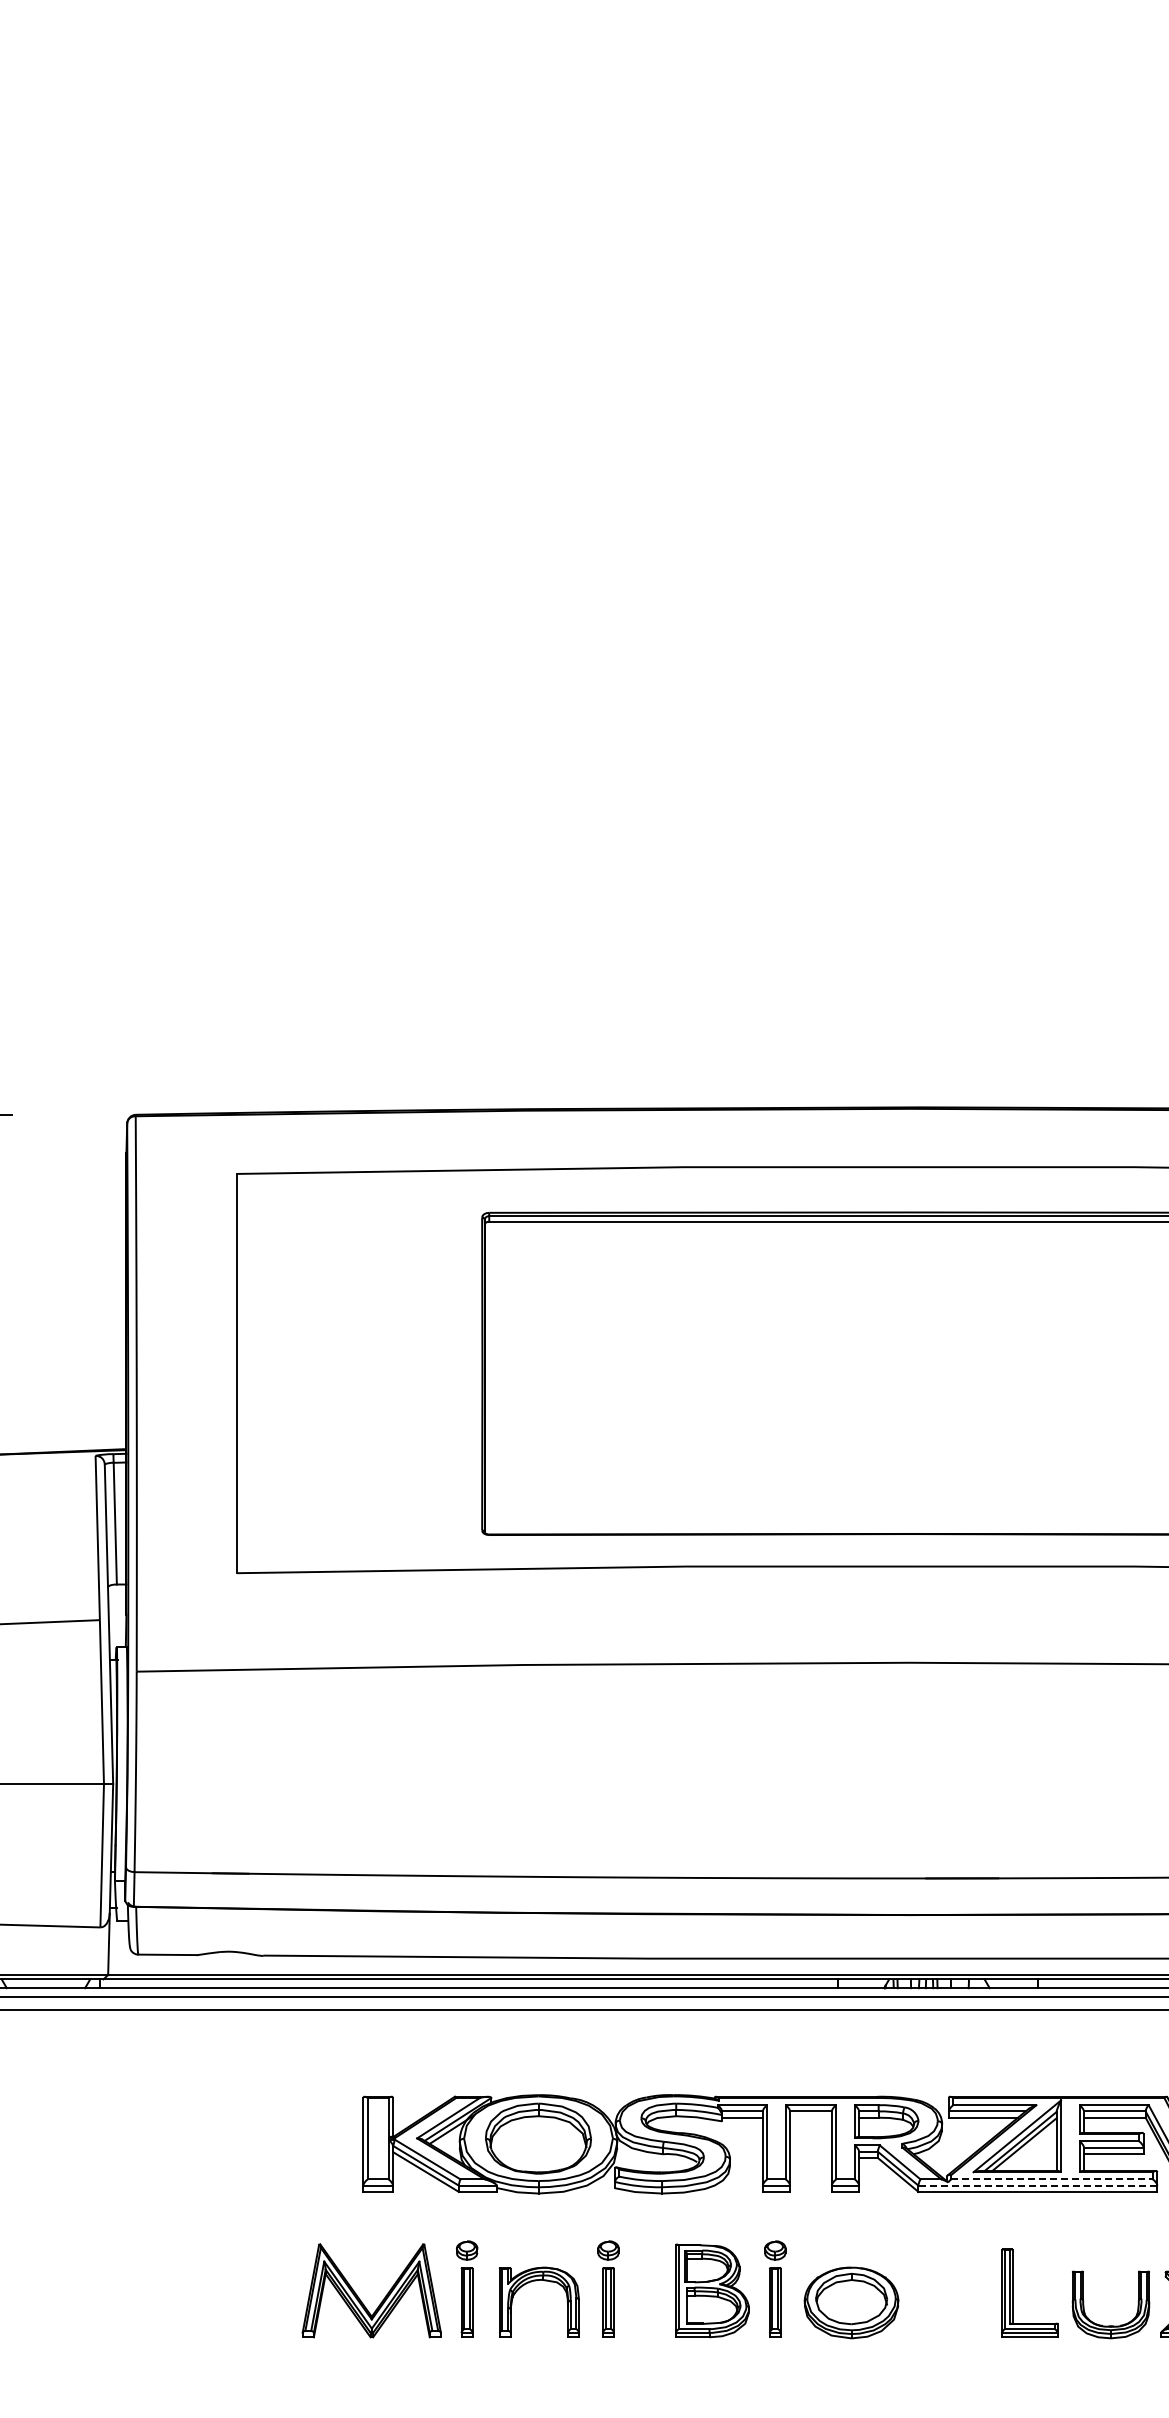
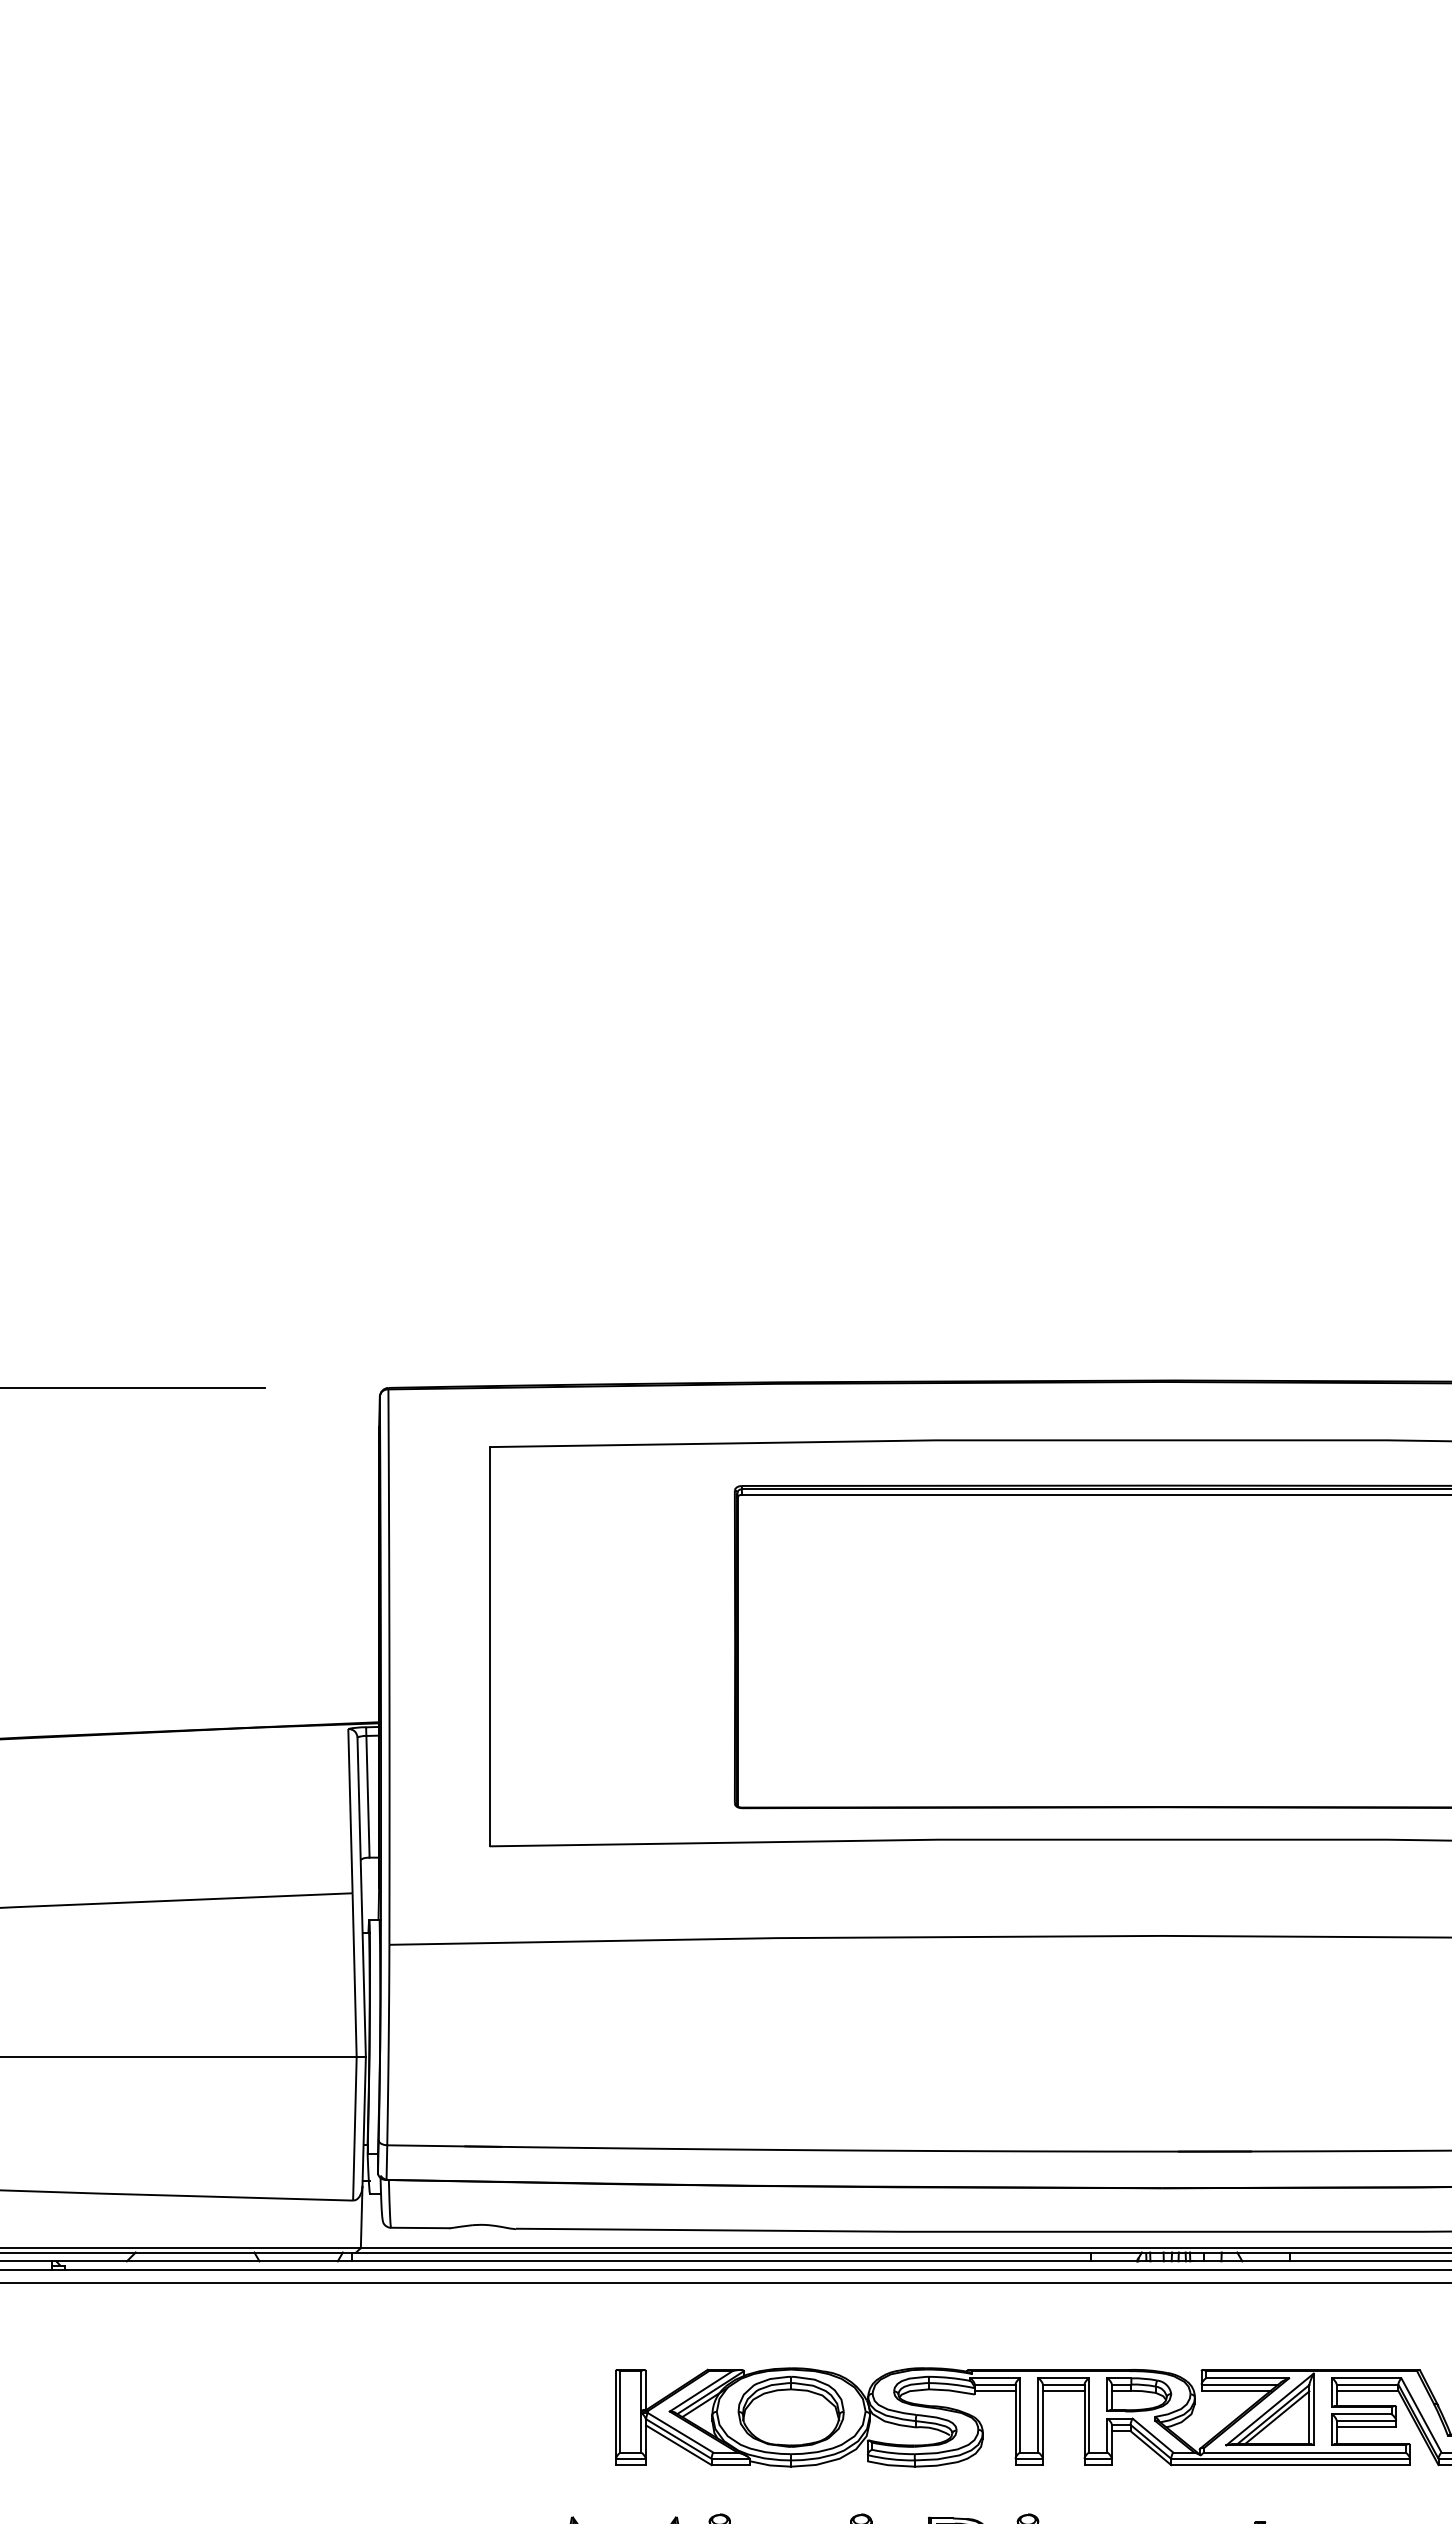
line: (810, 2117) -> (1063, 2390), added
line: (1051, 2179) -> (1304, 2452), dashed -> solid
line: (1037, 2185) -> (1290, 2458), dashed -> solid

